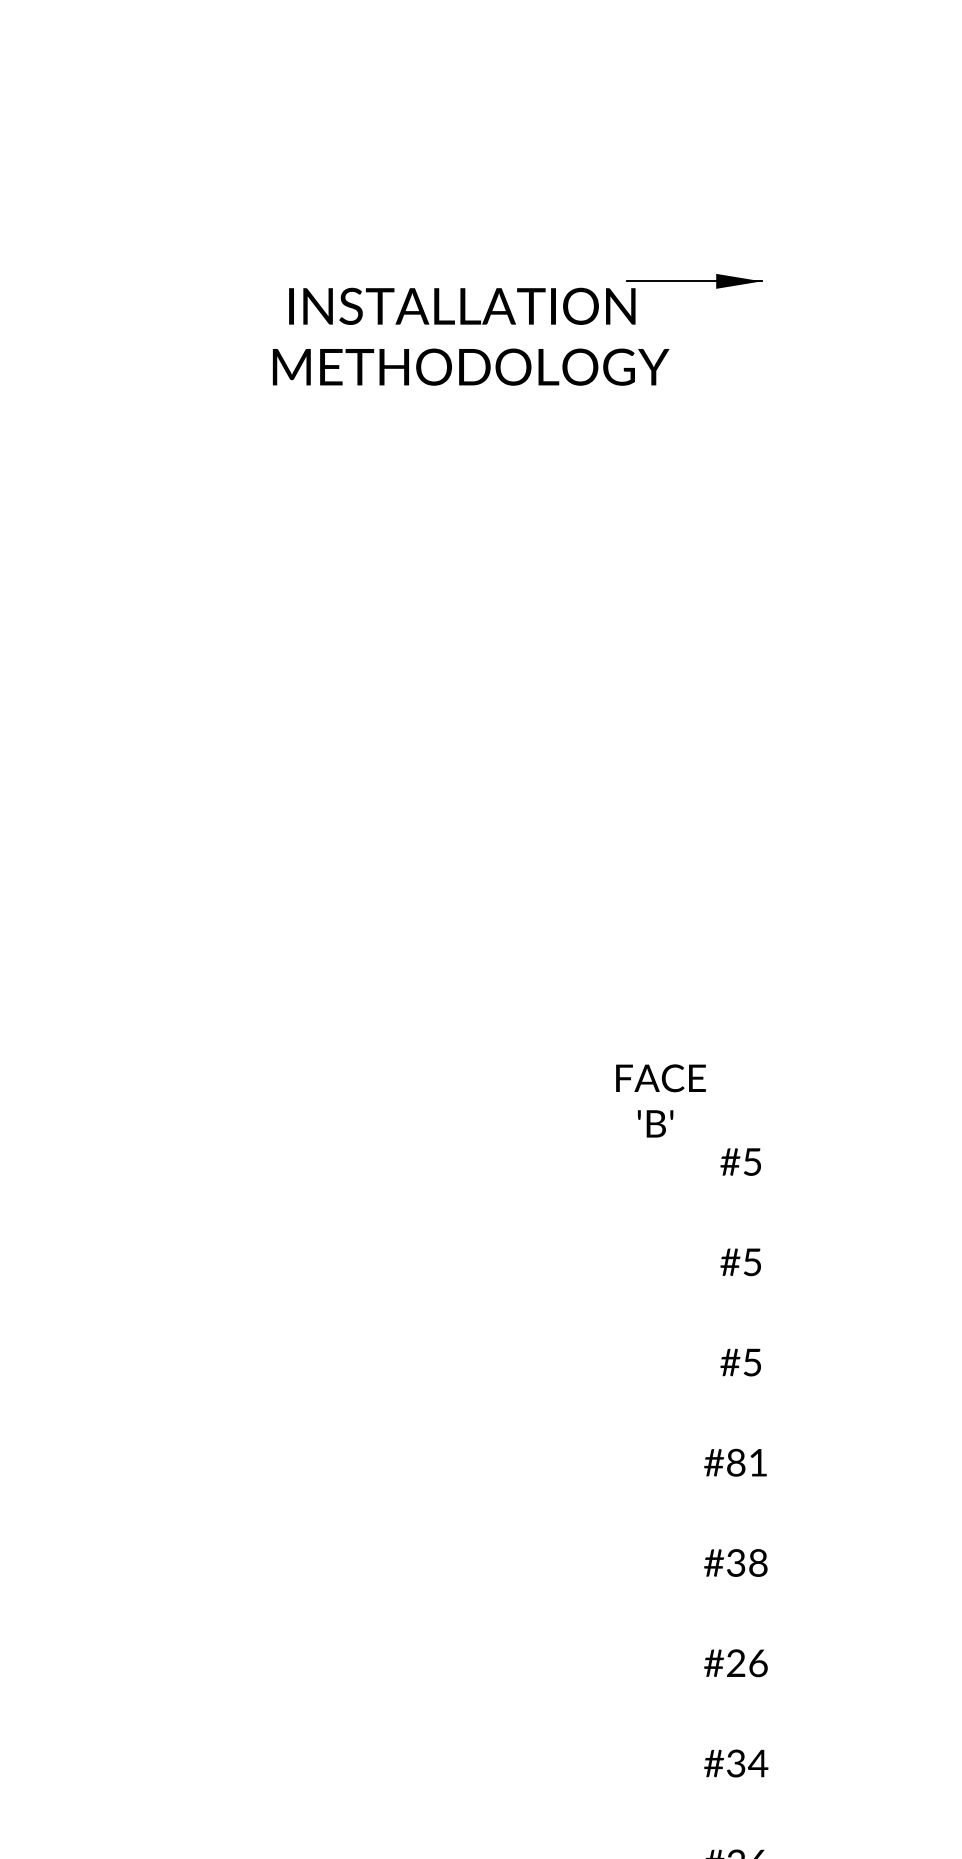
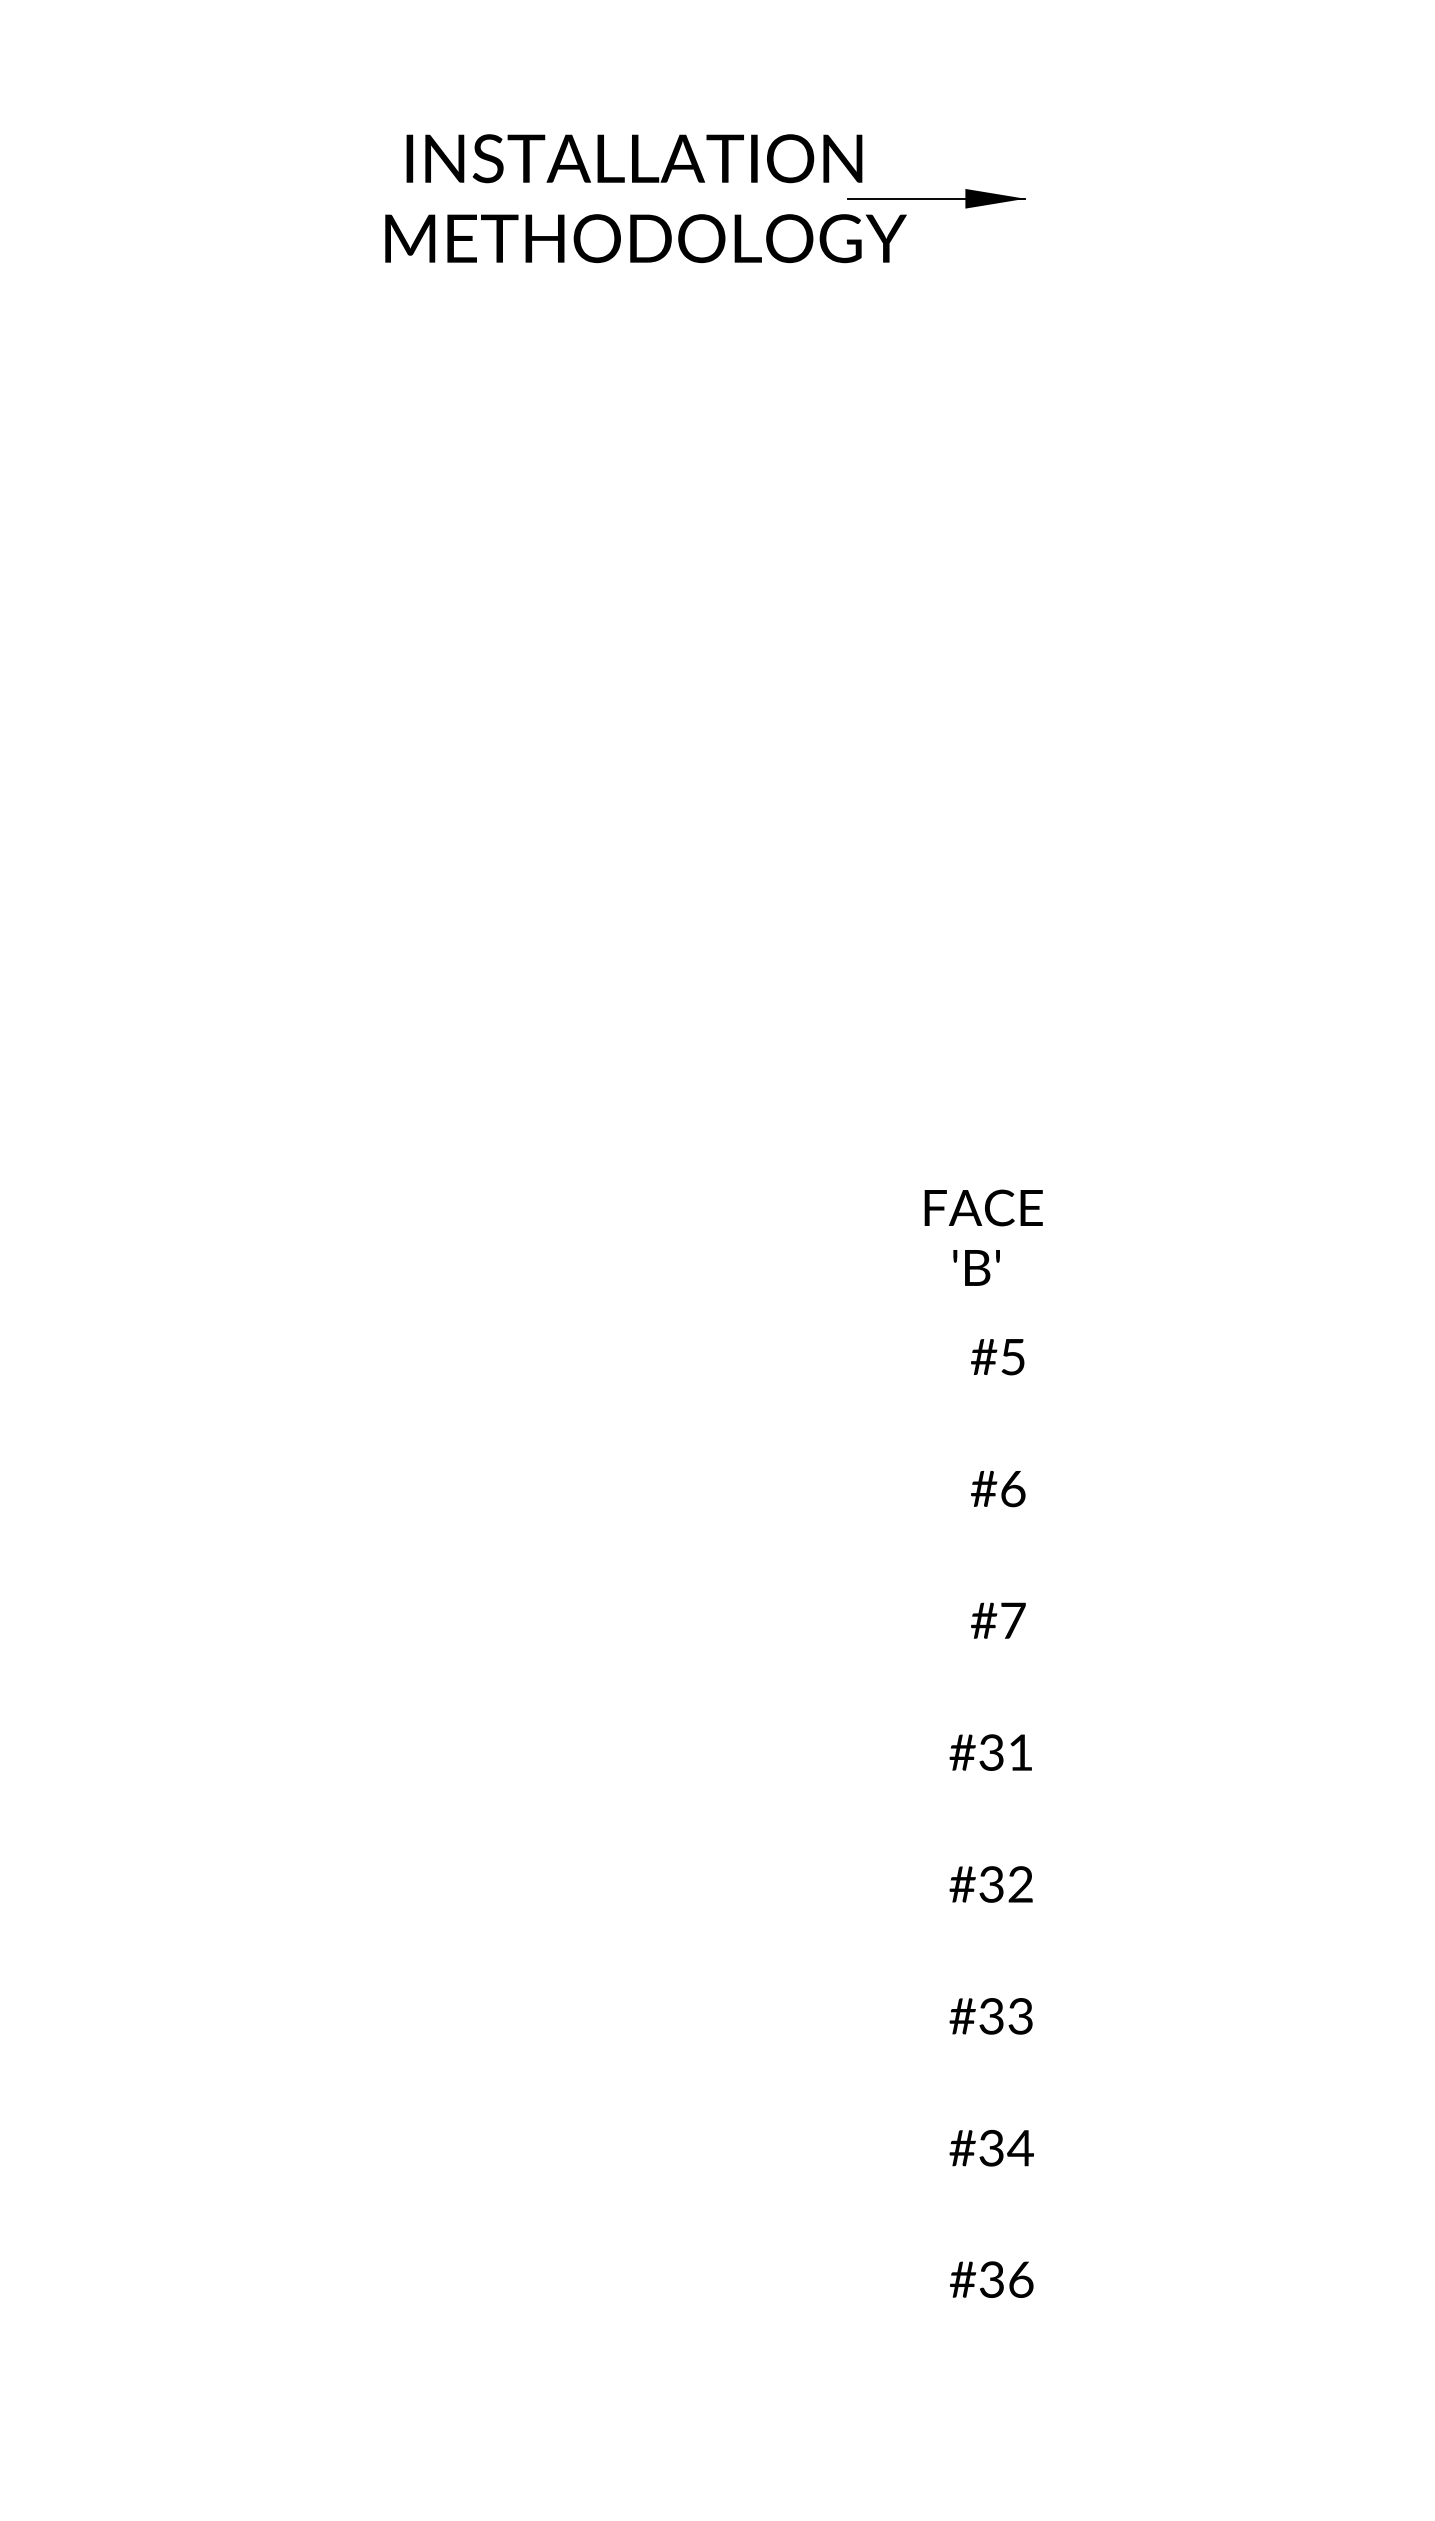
text: (470, 336) -> (645, 198), moved
text: (660, 1100) -> (983, 1237), moved
text: (752, 1262) -> (1013, 1489), #5 -> #6
text: (752, 1362) -> (1013, 1620), #5 -> #7
text: (736, 1462) -> (991, 1752), #81 -> #31
text: (758, 1563) -> (1020, 1884), #38 -> #32
text: (747, 1663) -> (1006, 2016), #26 -> #33

